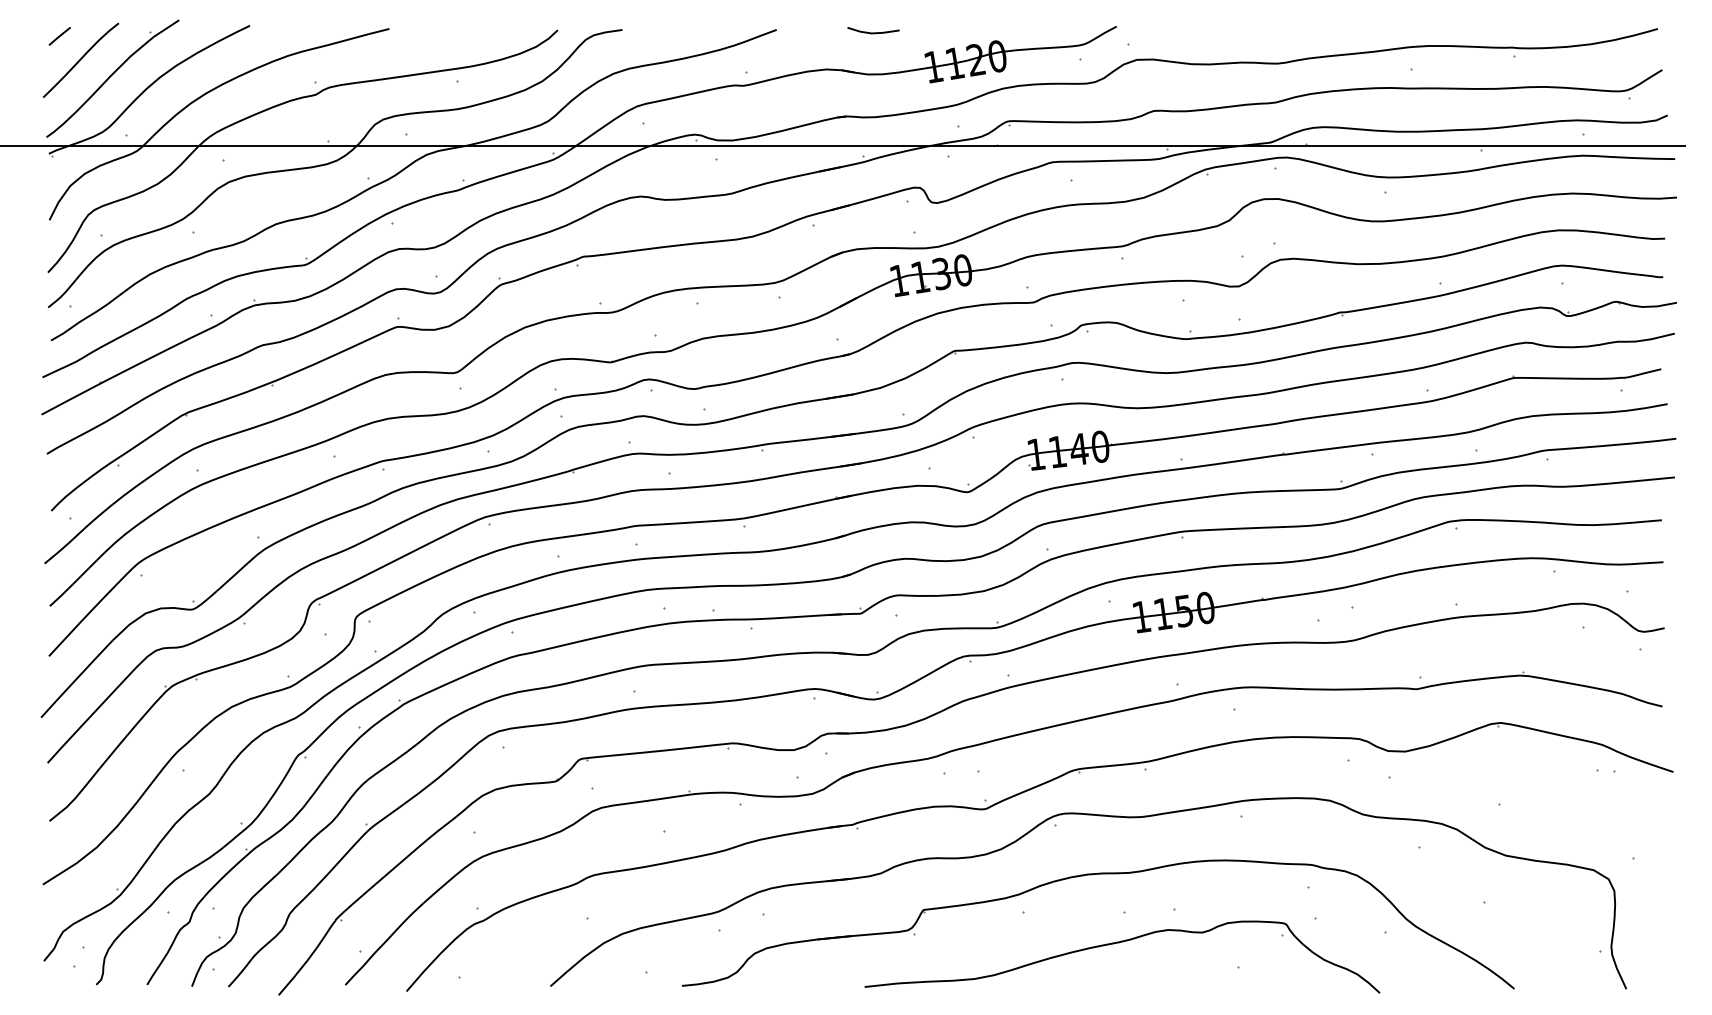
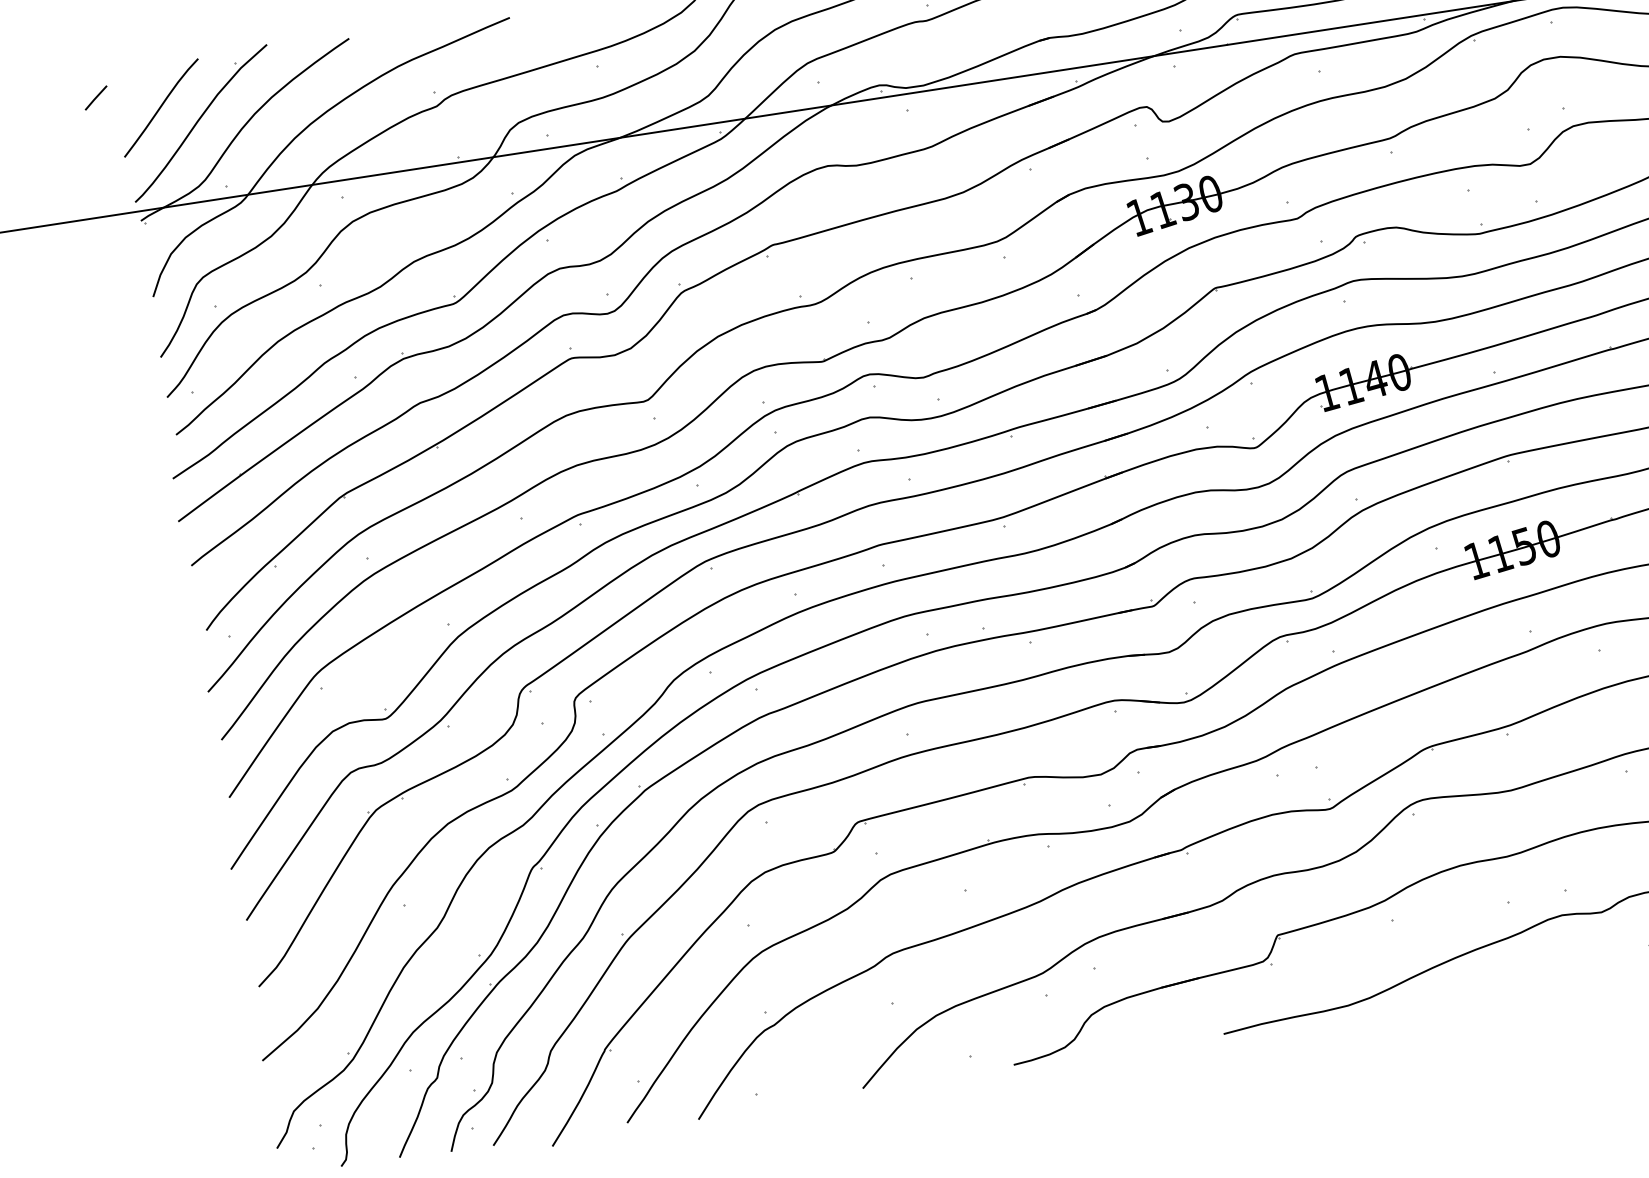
line: (59, 36) -> (95, 98), moved

